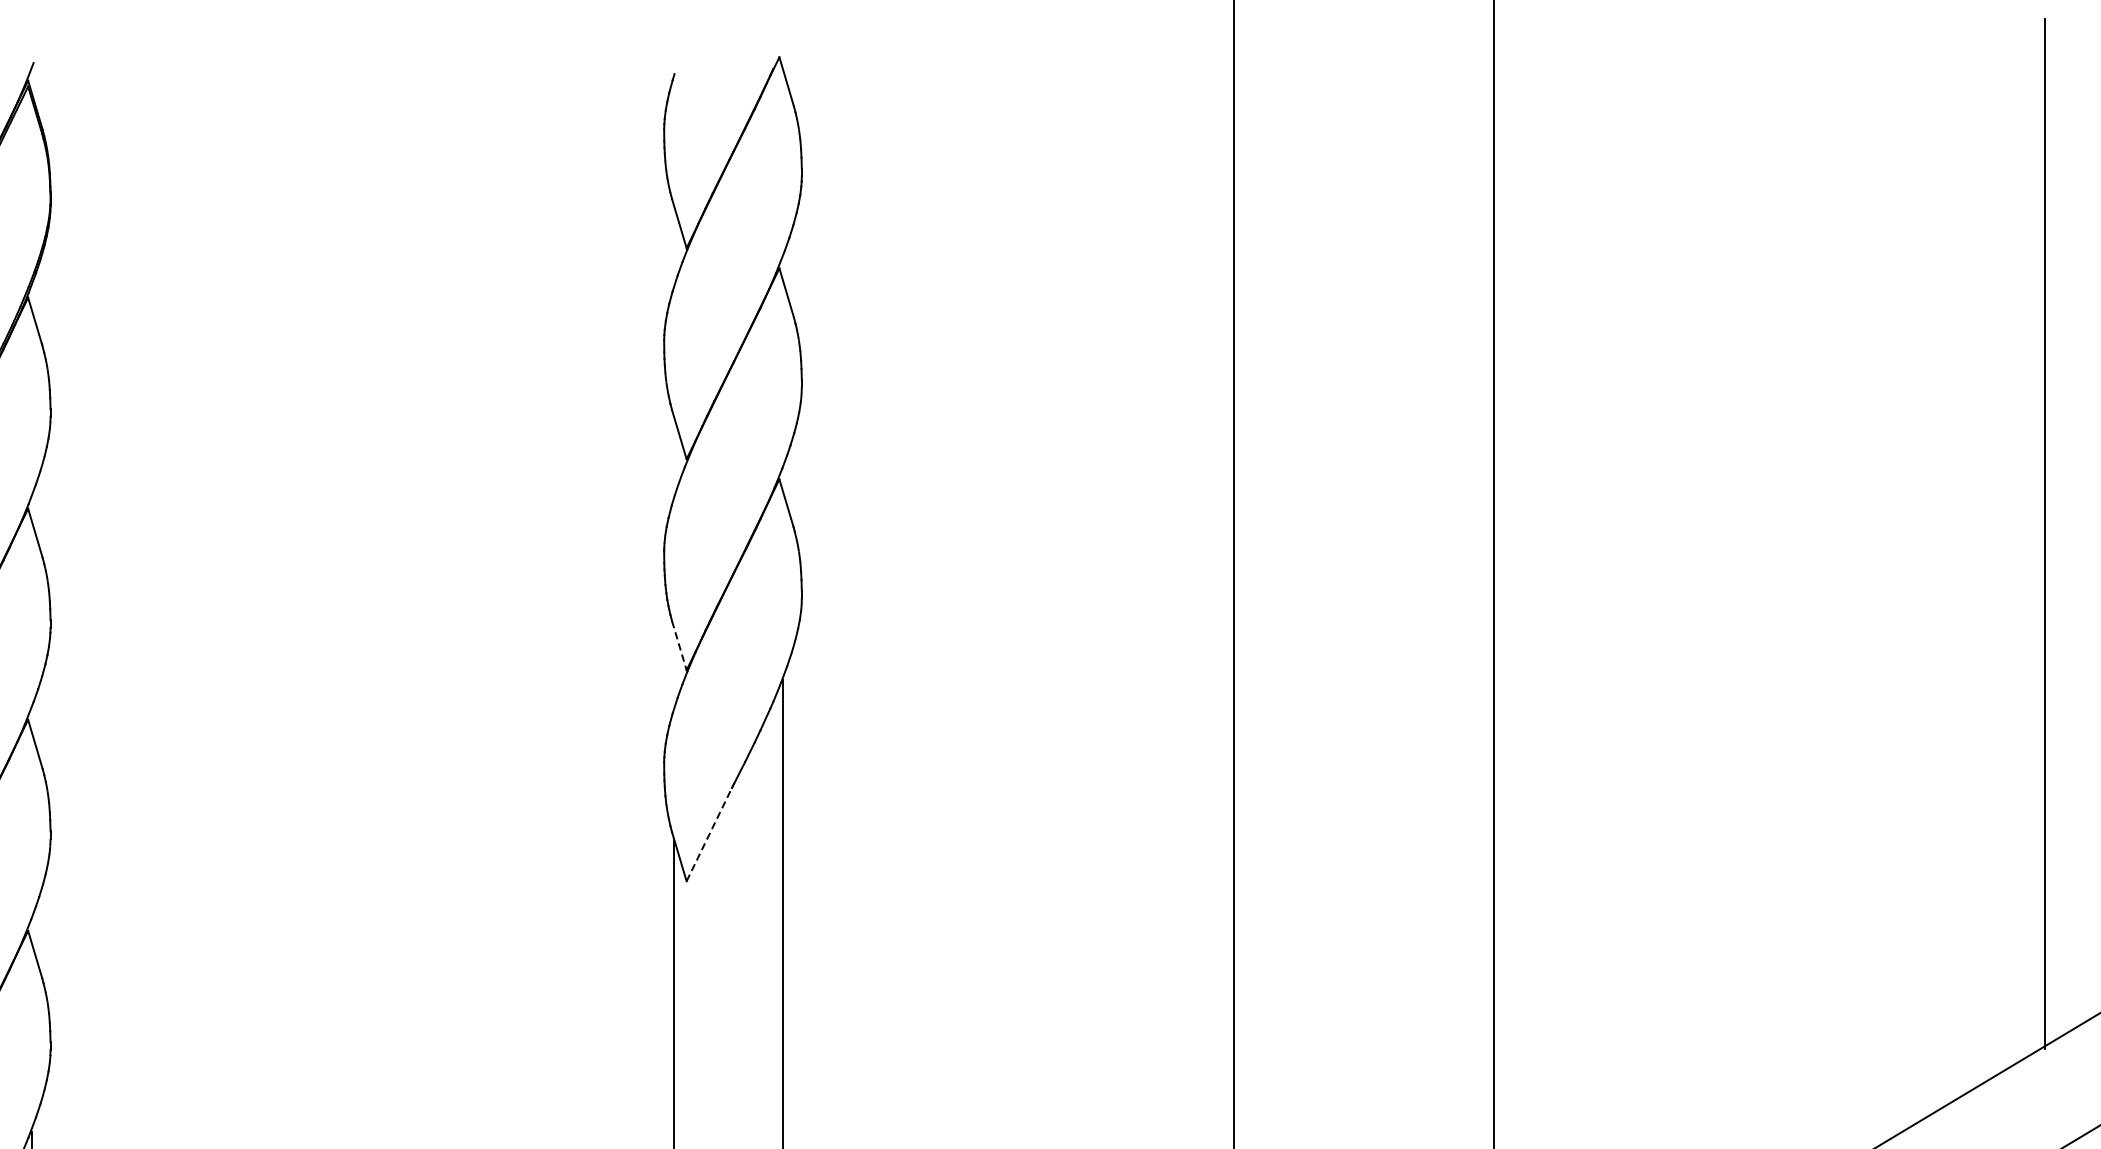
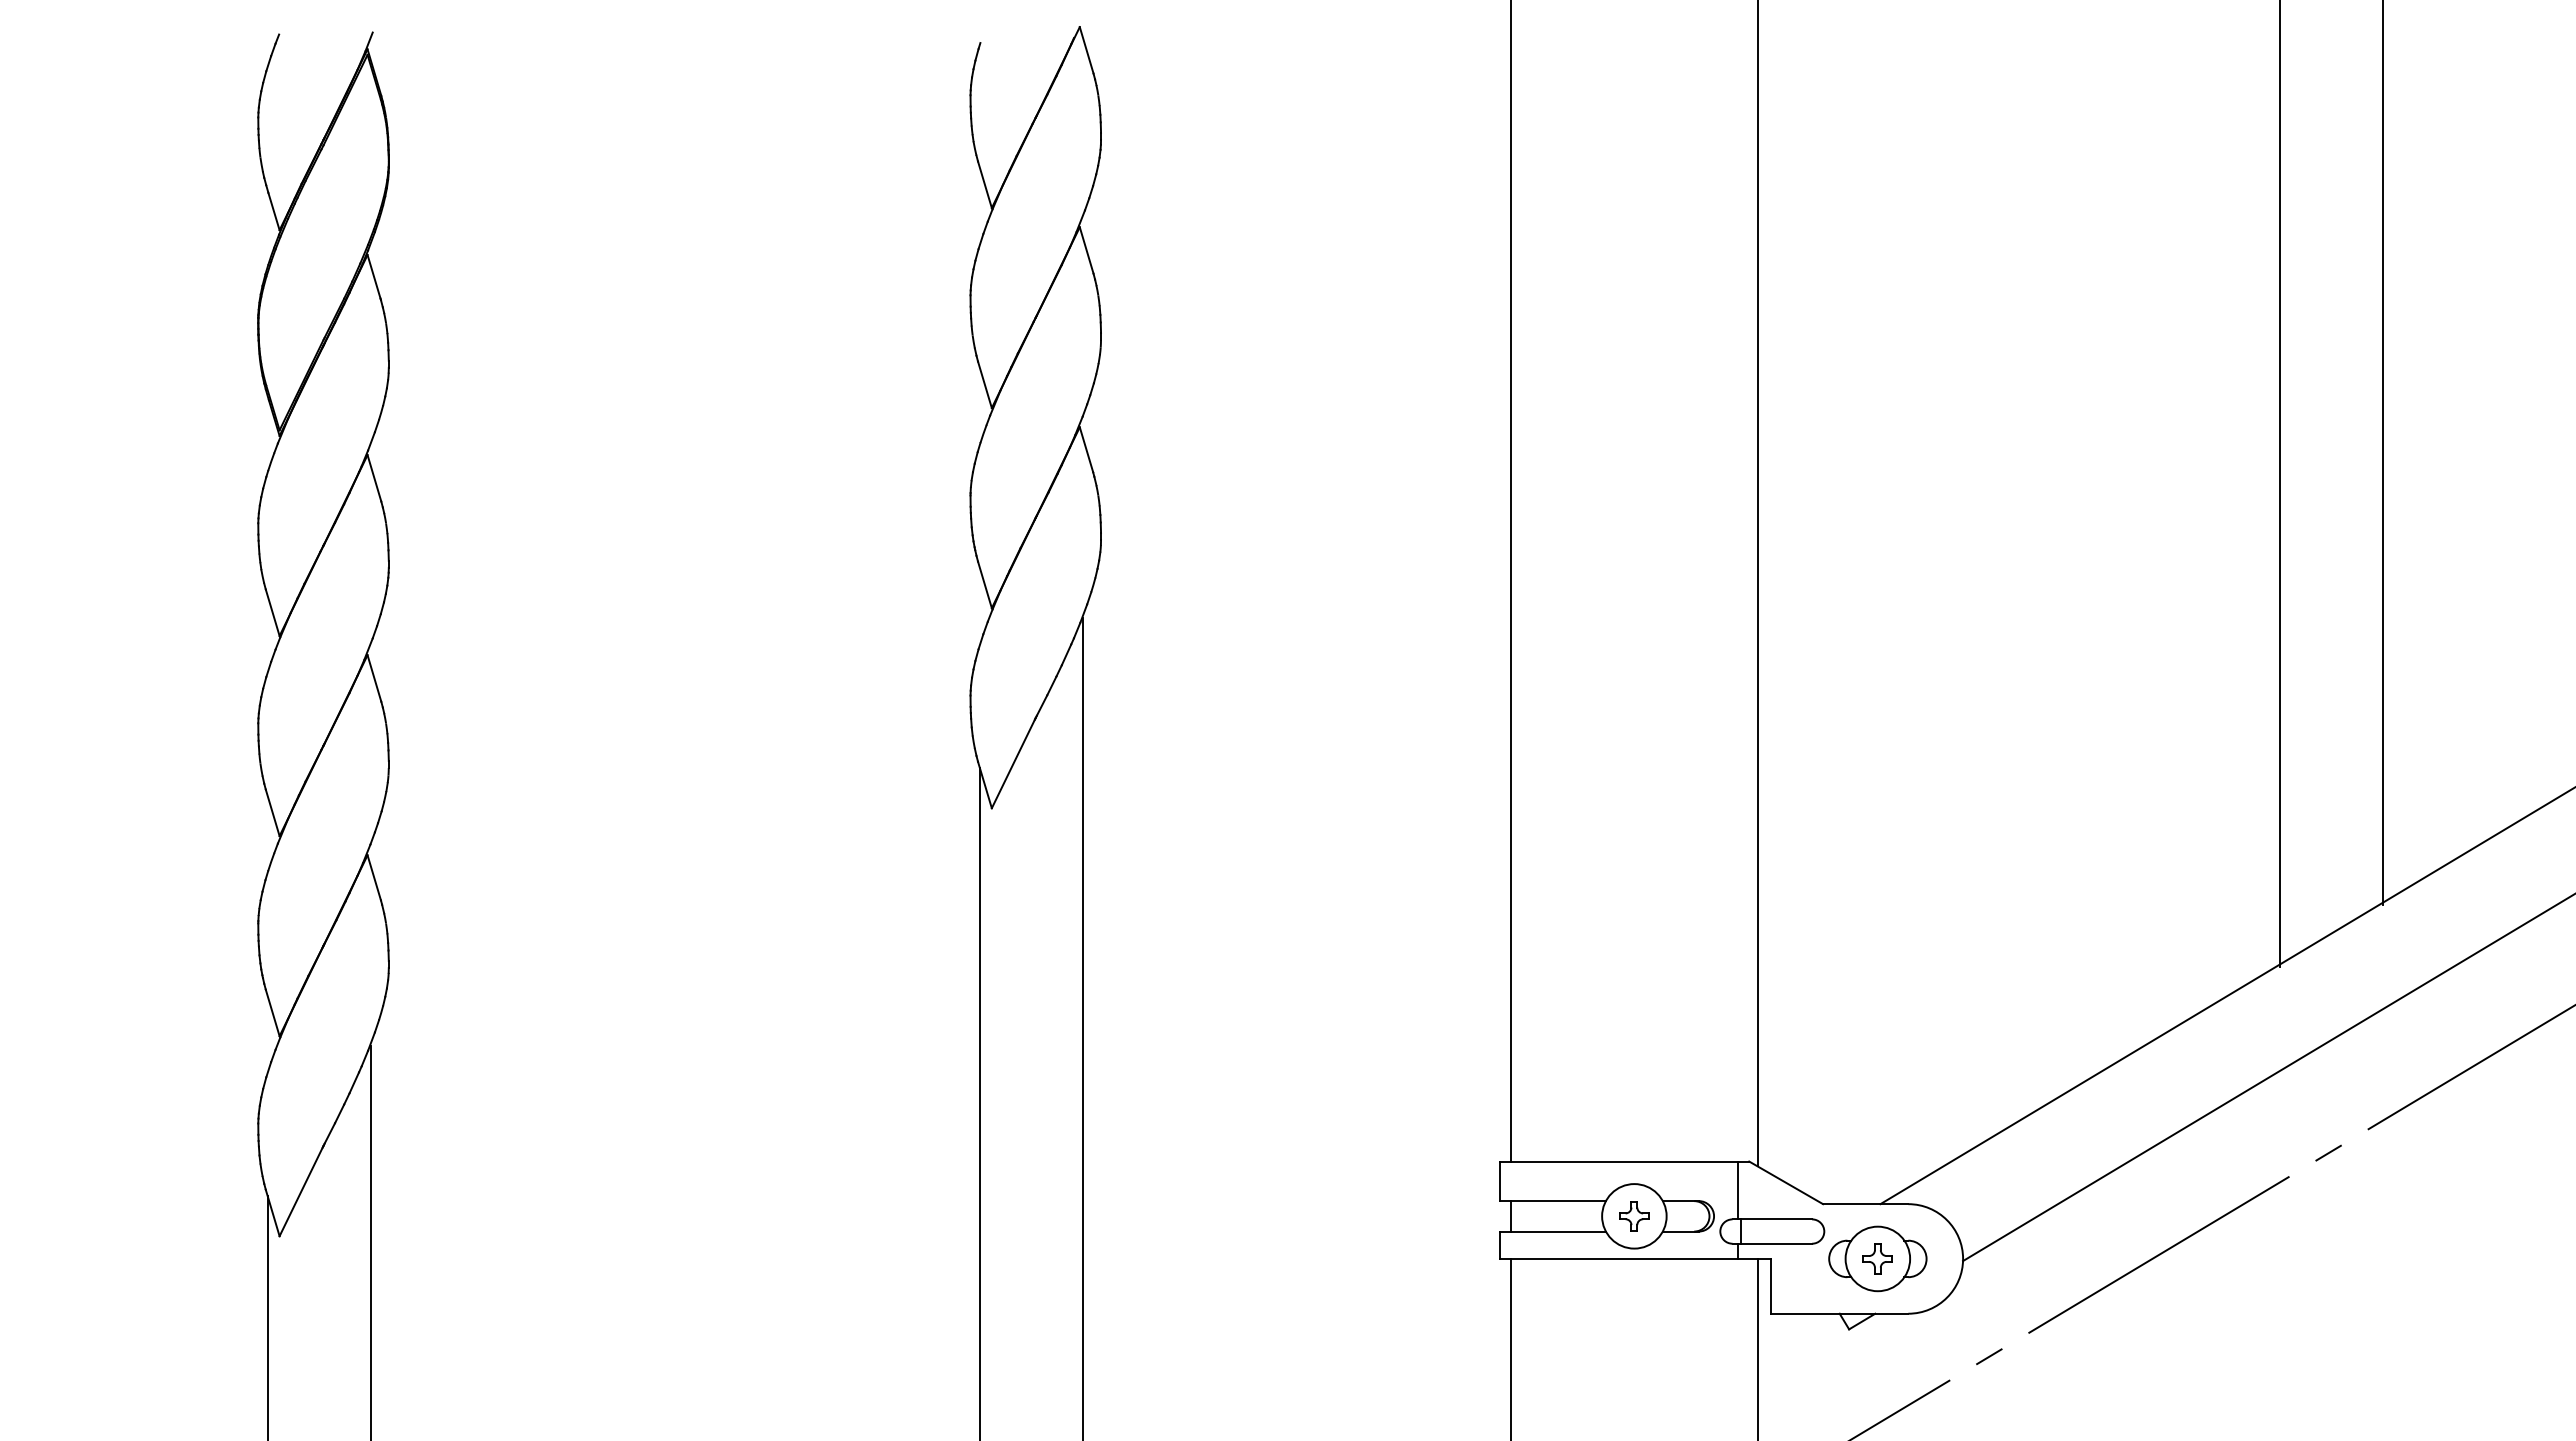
line: (679, 646) -> (985, 585), dashed -> solid
line: (710, 833) -> (1014, 762), dashed -> solid

